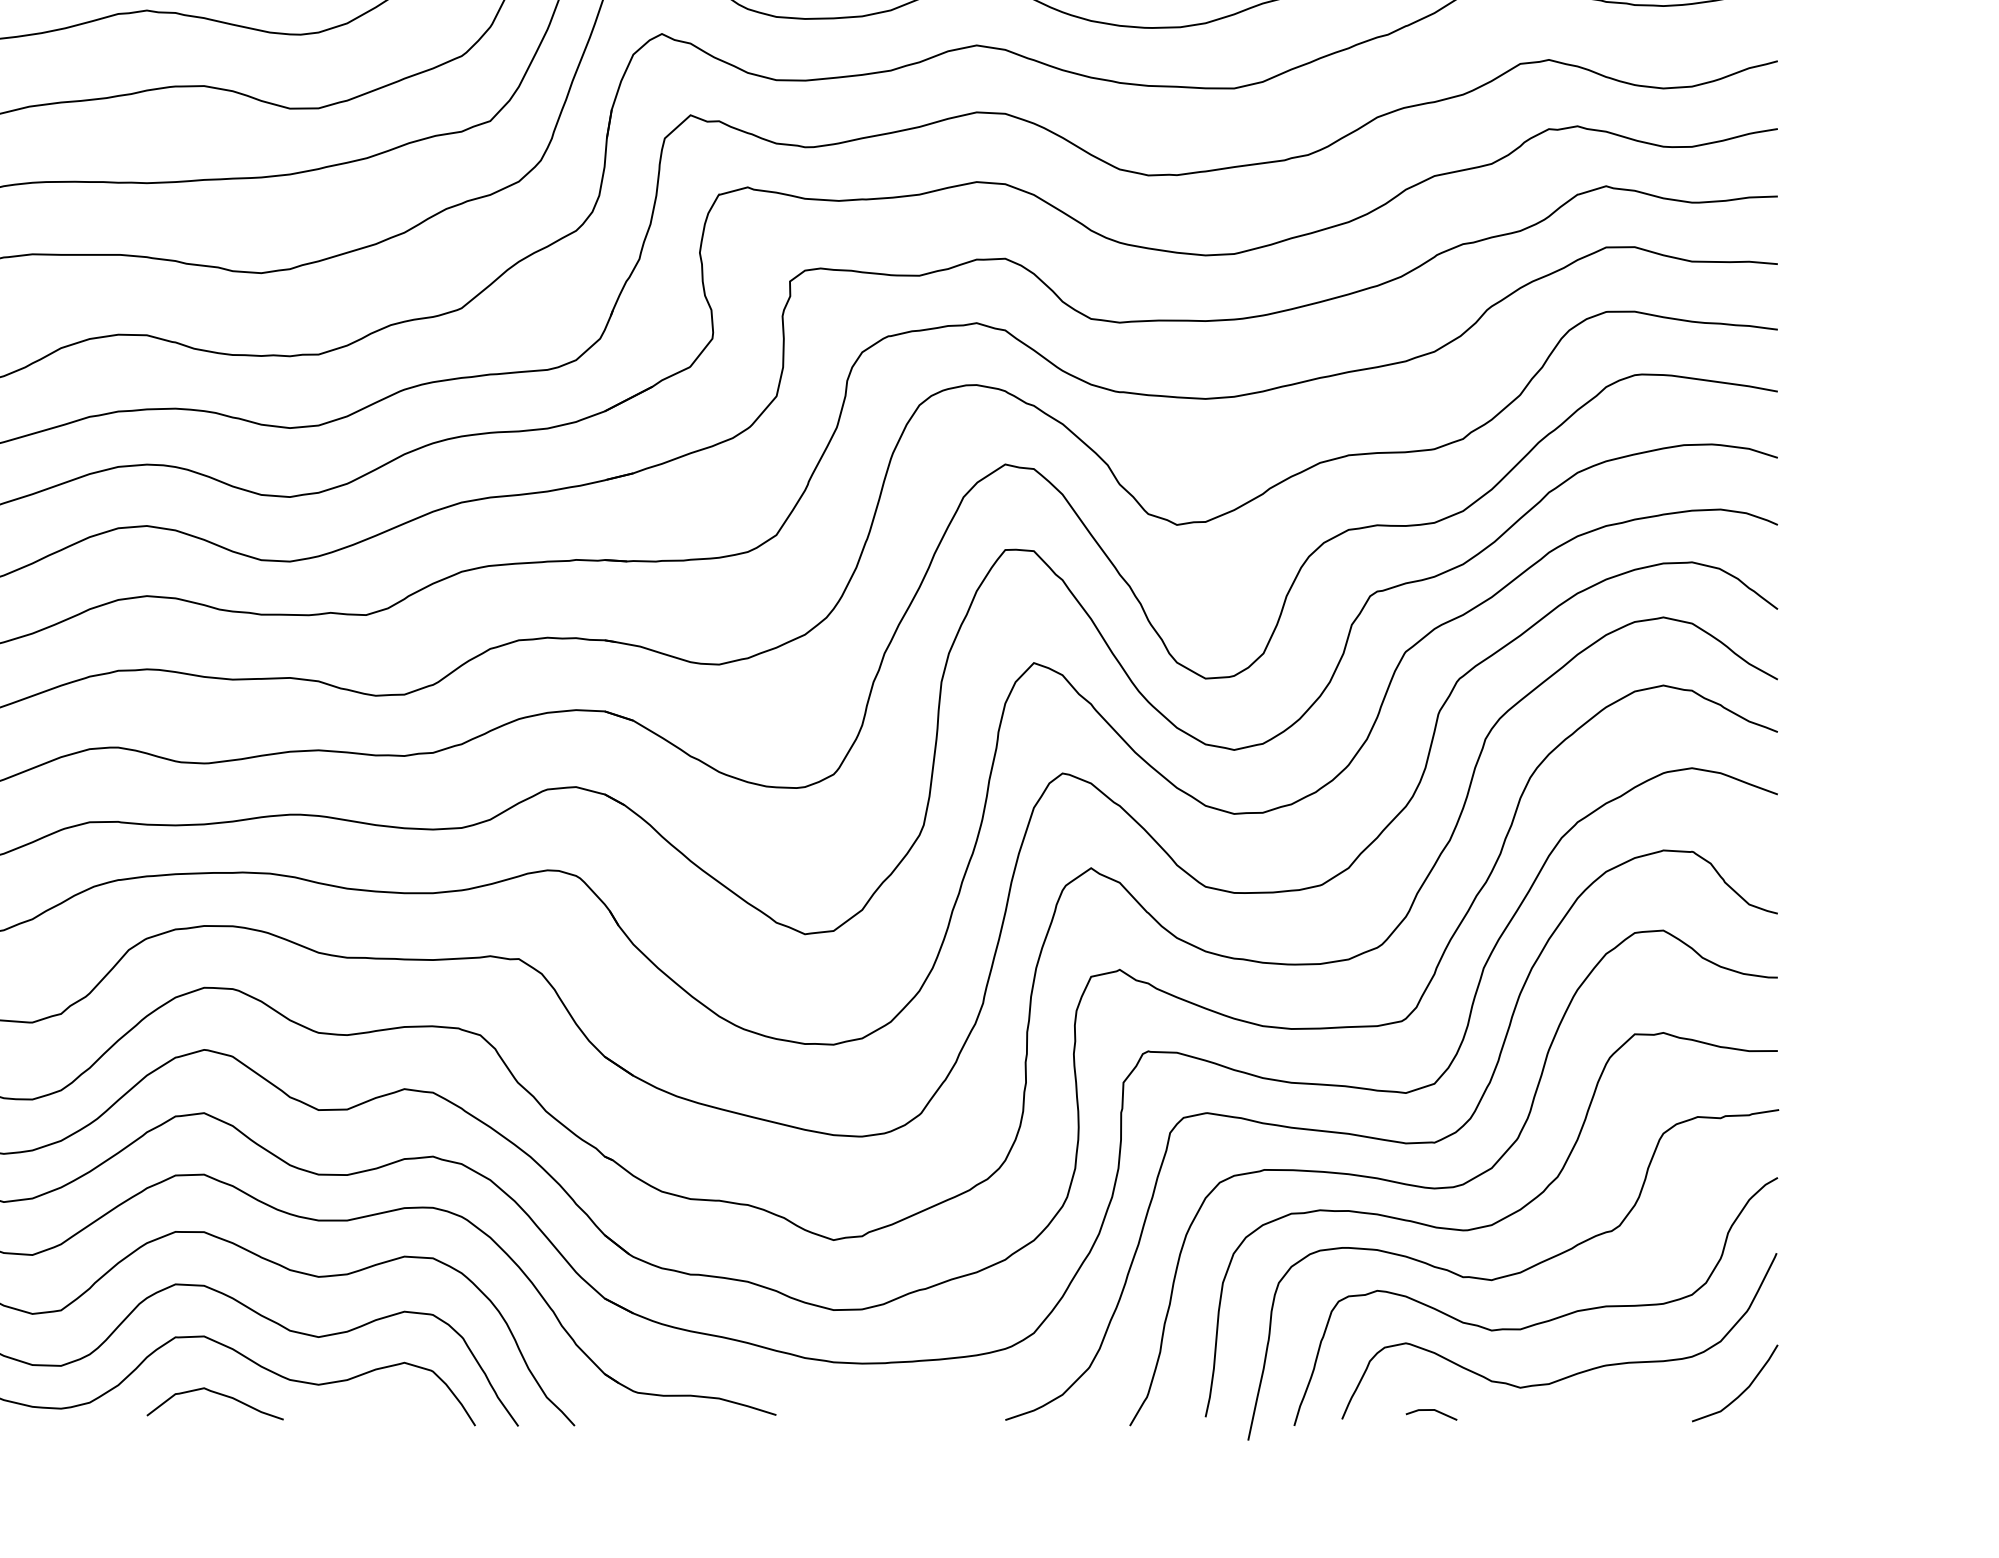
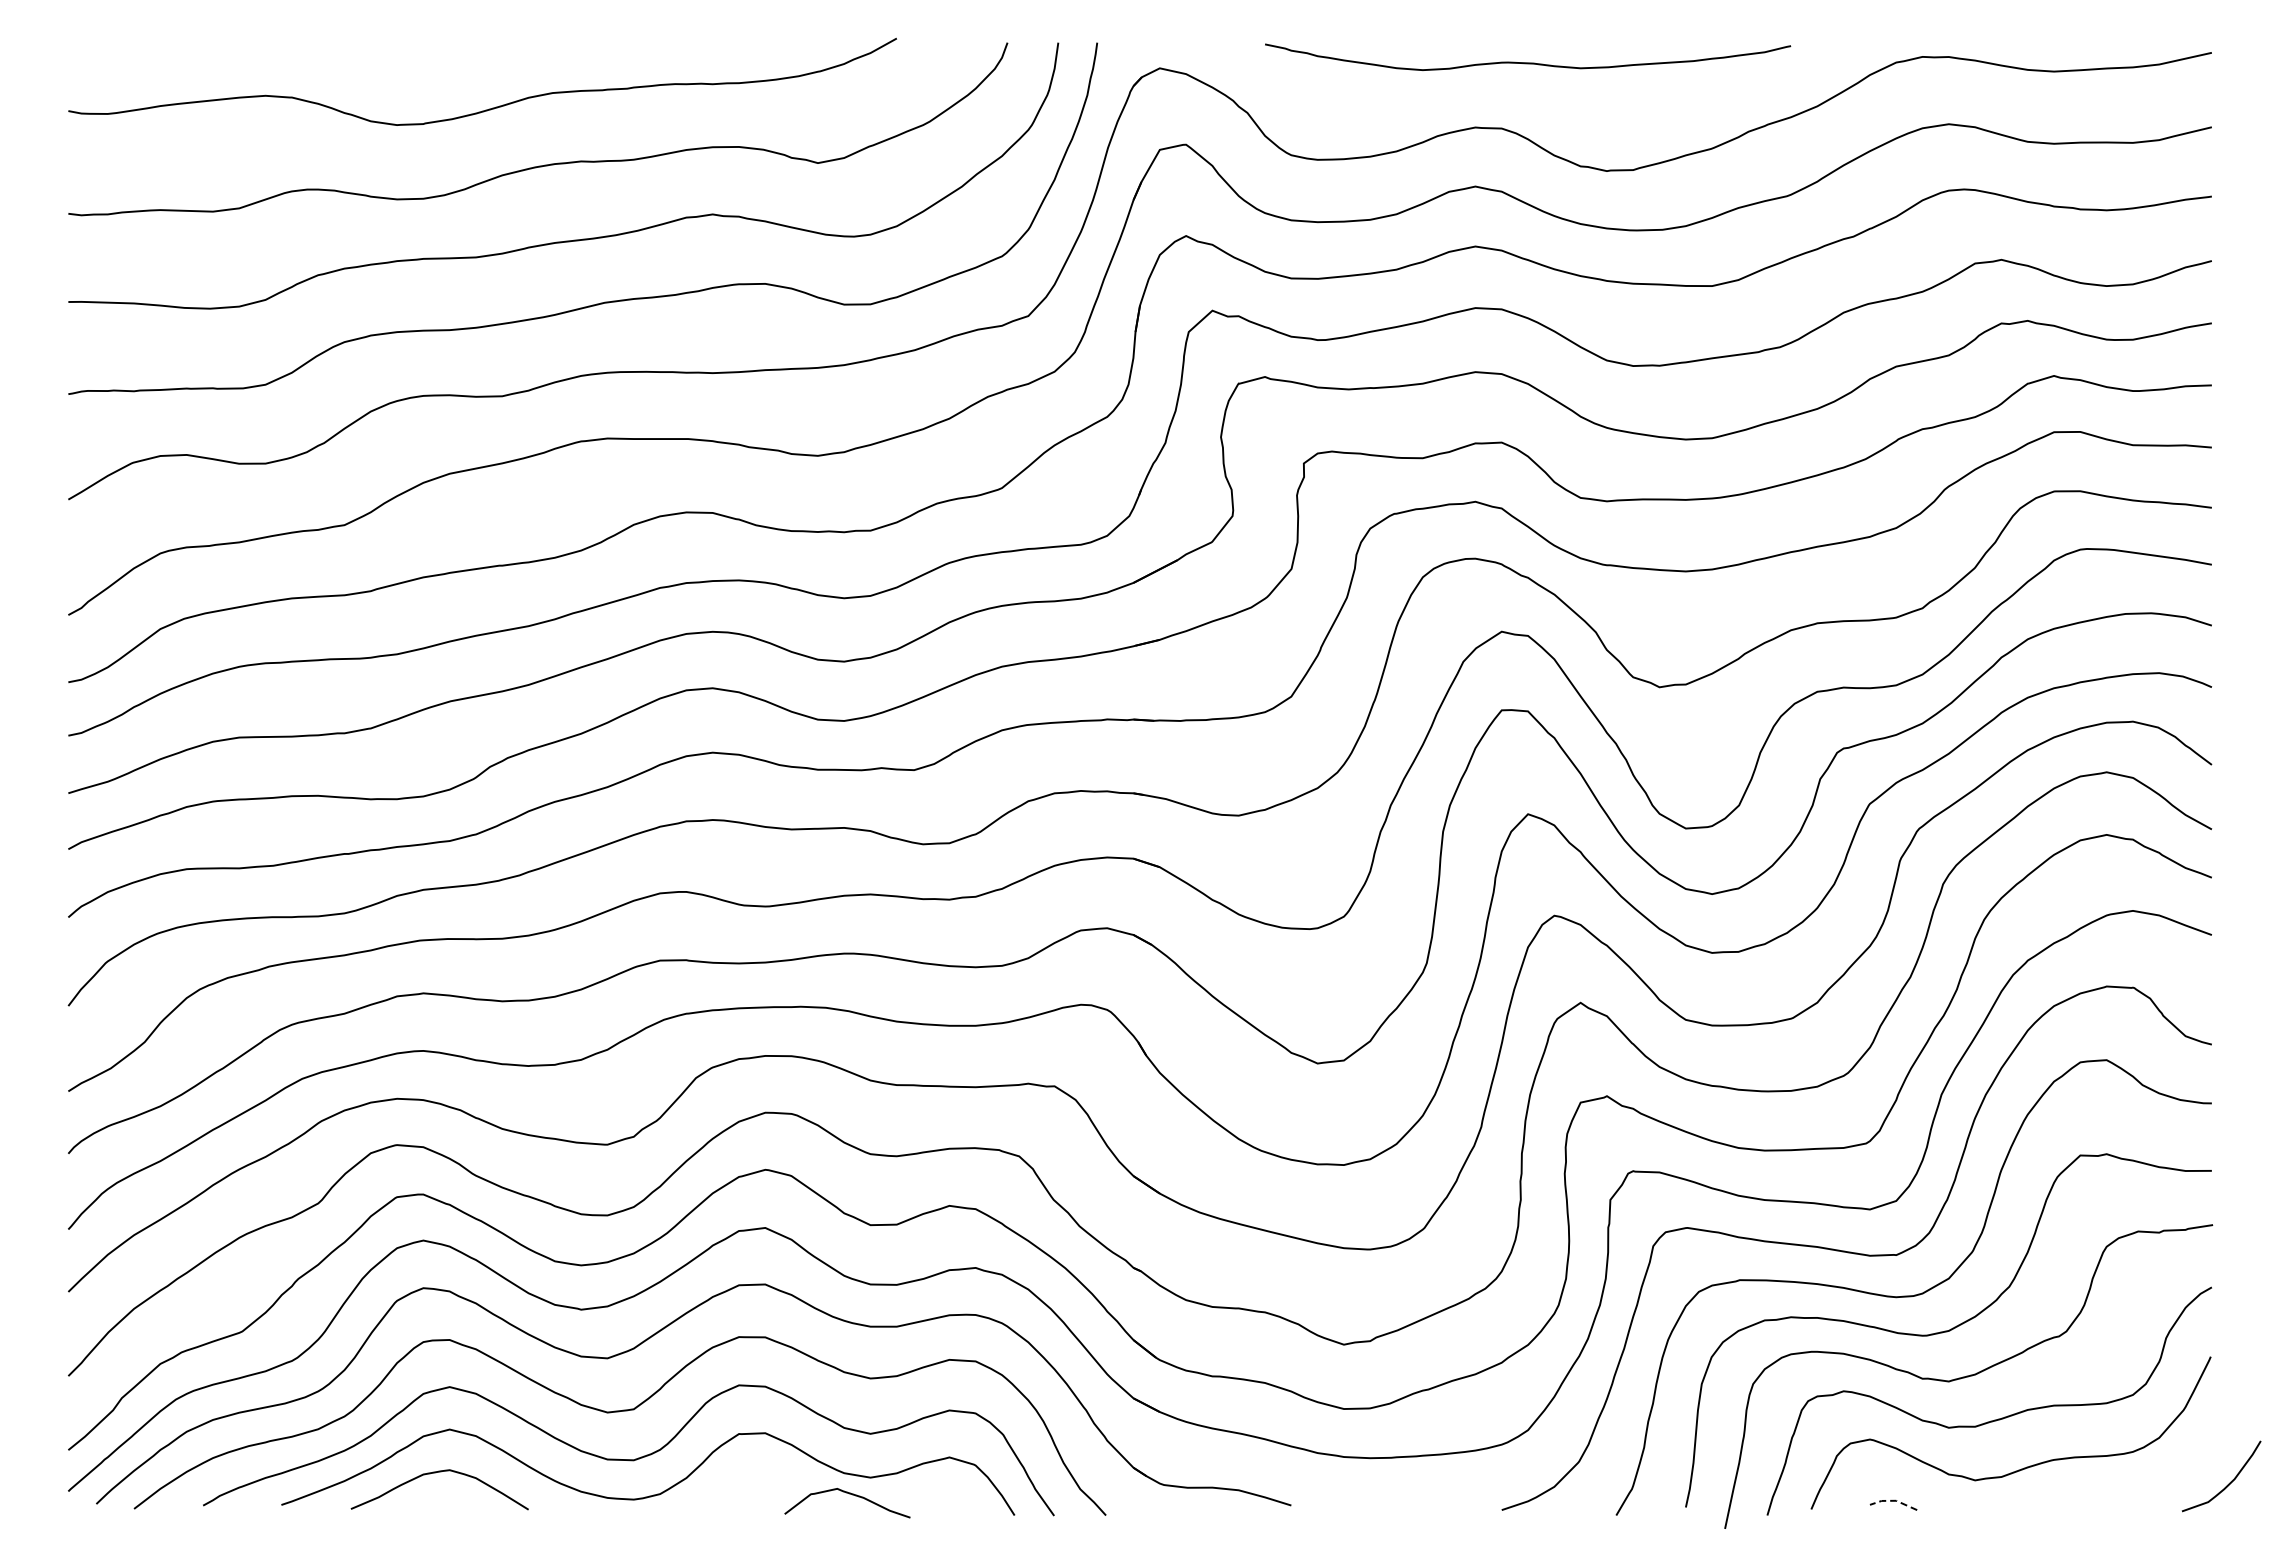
curve: (1742, 1391) -> (2228, 1483), moved
curve: (217, 1394) -> (849, 1494), moved
line: (1431, 1409) -> (1893, 1500), solid -> dashed

